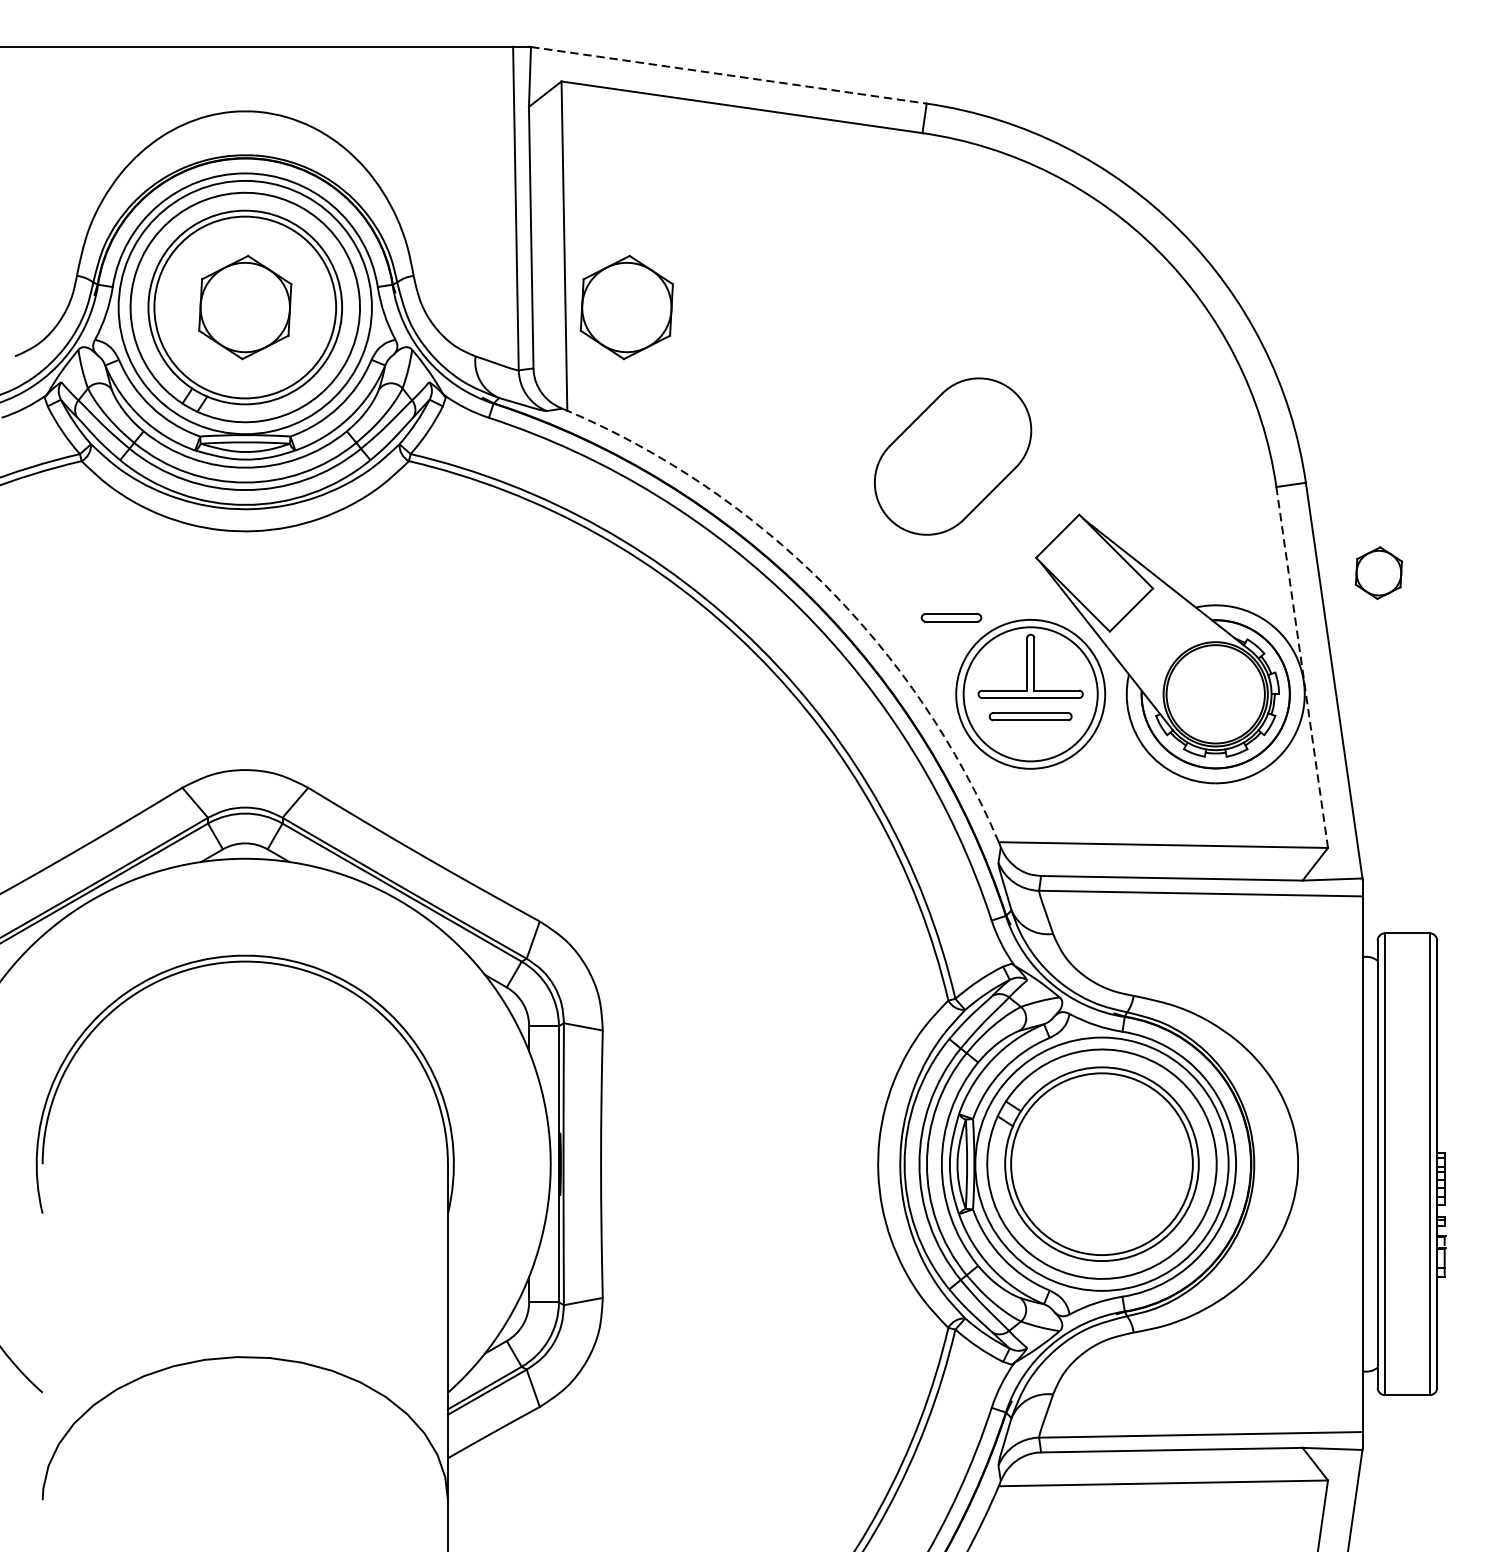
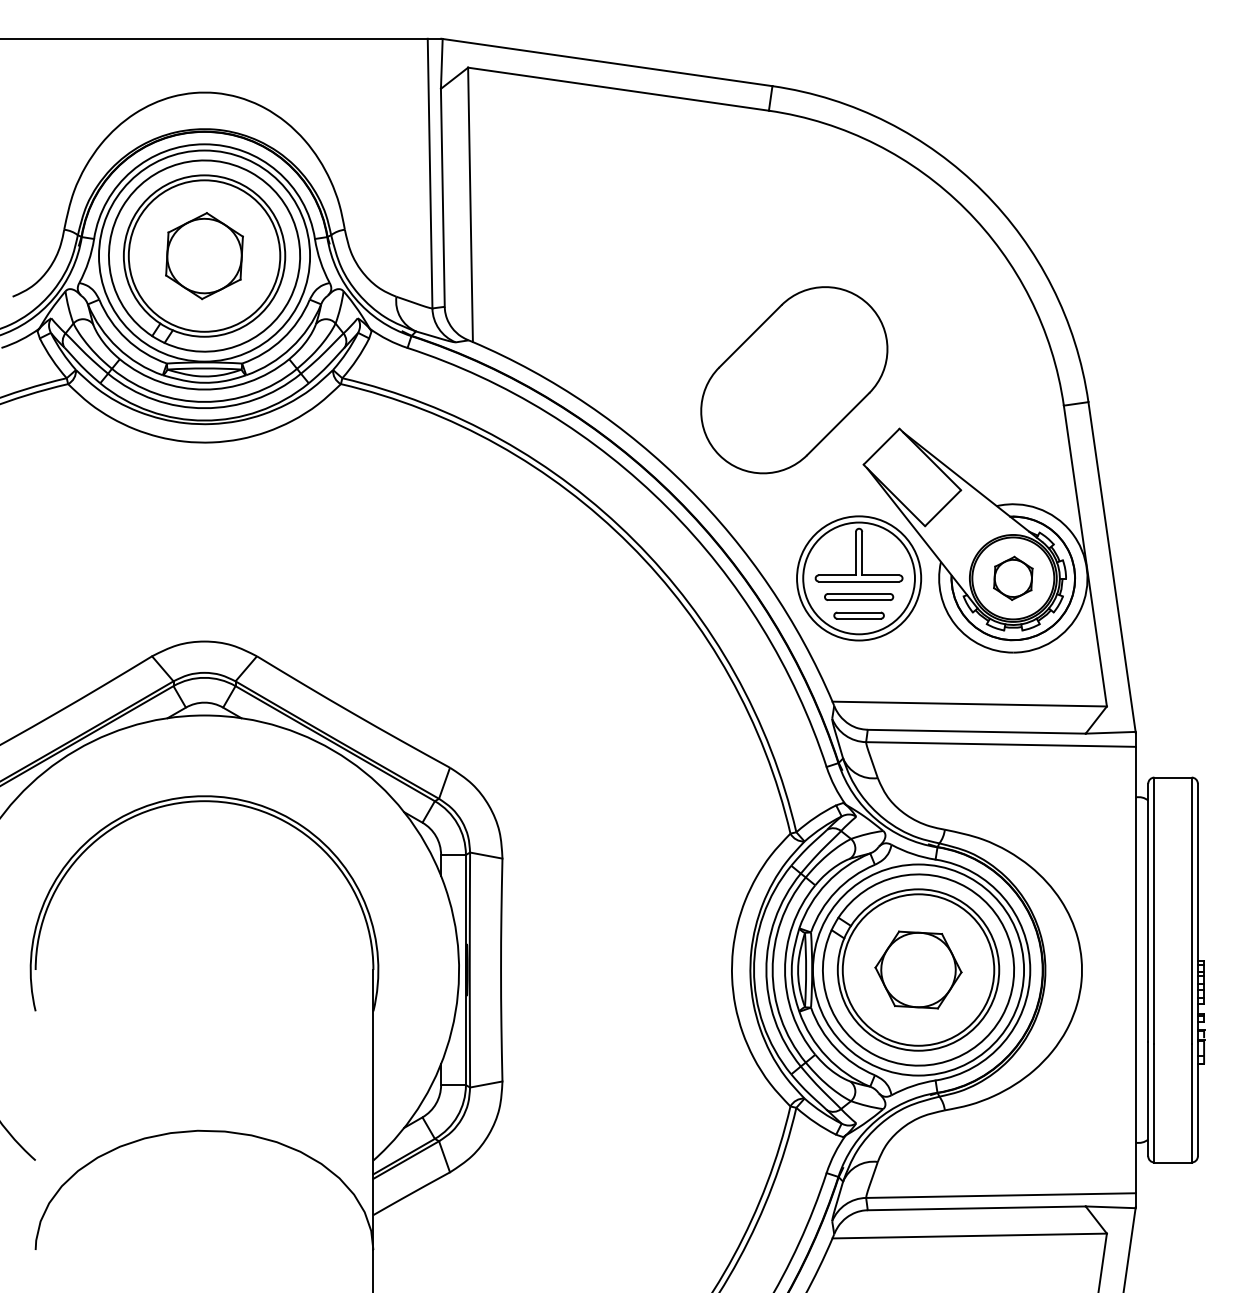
line: (728, 75) -> (607, 62), dashed -> solid
part: (626, 308) -> (522, 256), removed
part: (953, 456) -> (794, 380), size x1.43
part: (1379, 572) -> (1013, 577), moved
arc: (824, 585) -> (687, 487), dashed -> solid
part: (950, 617) -> (858, 615), moved
line: (1302, 668) -> (1085, 556), dashed -> solid
part: (1101, 1163) -> (918, 969), added

